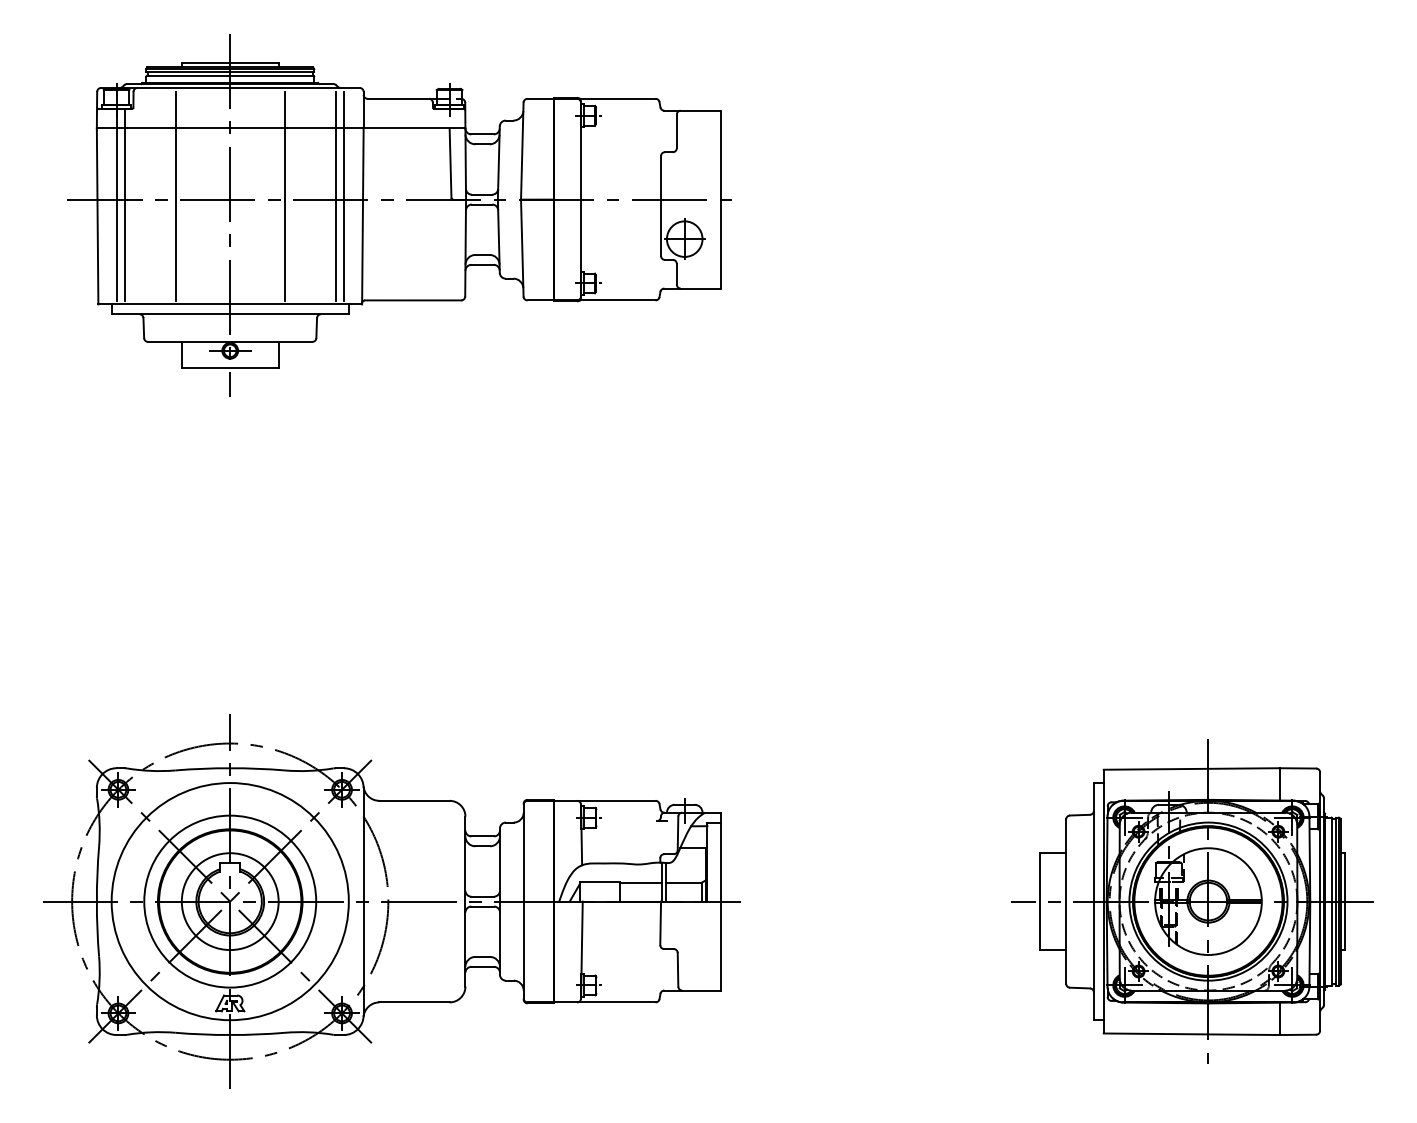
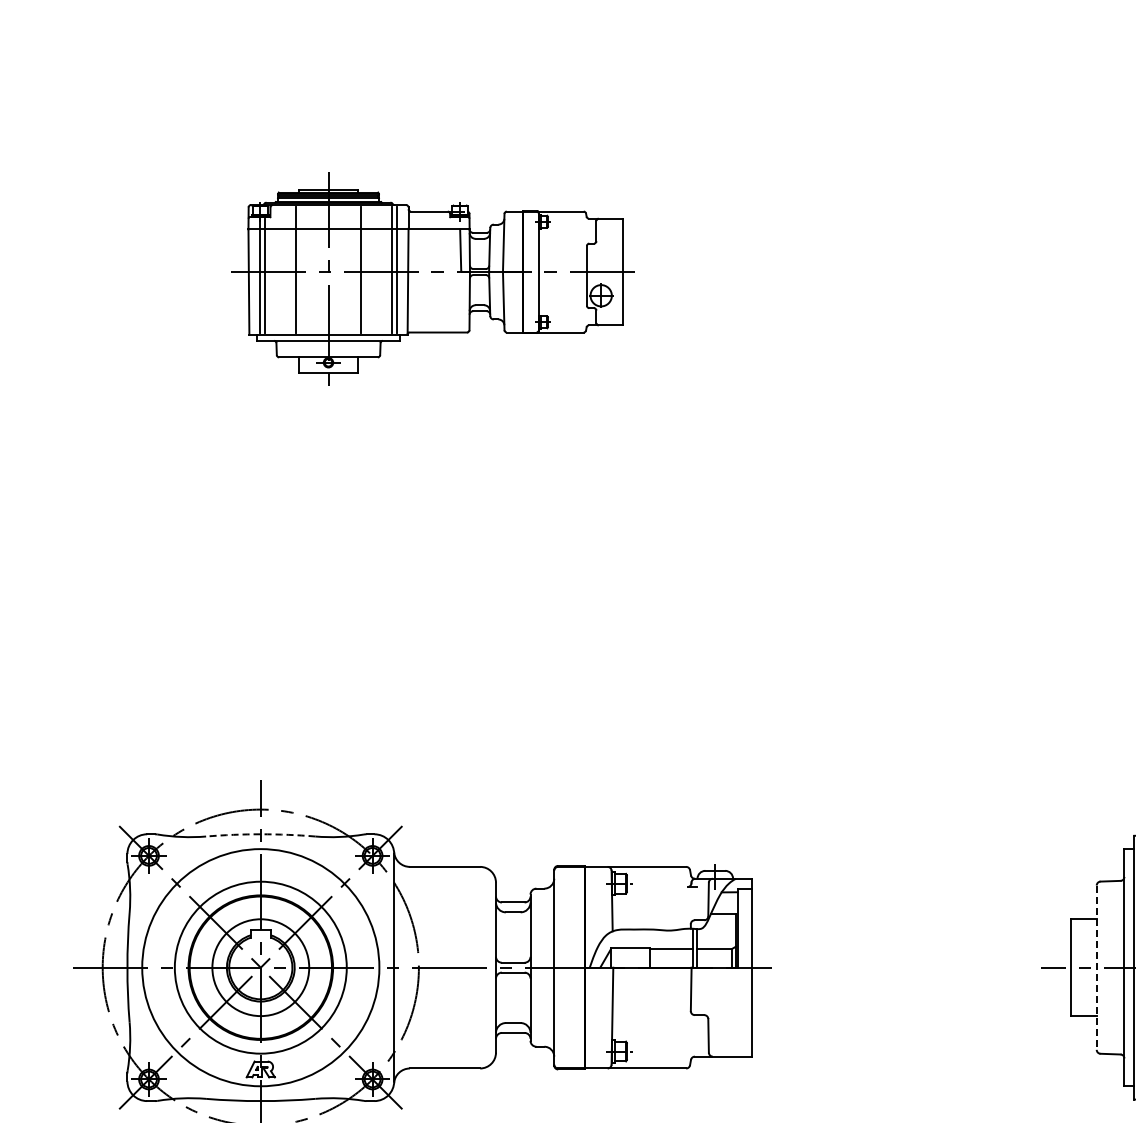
part: (399, 215) -> (430, 281), size x0.6
arc: (230, 768) -> (261, 834), solid -> dashed
line: (1066, 902) -> (1097, 968), solid -> dashed

